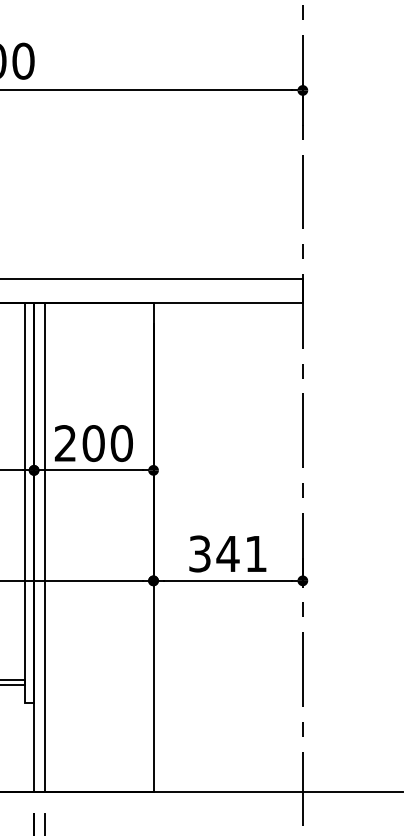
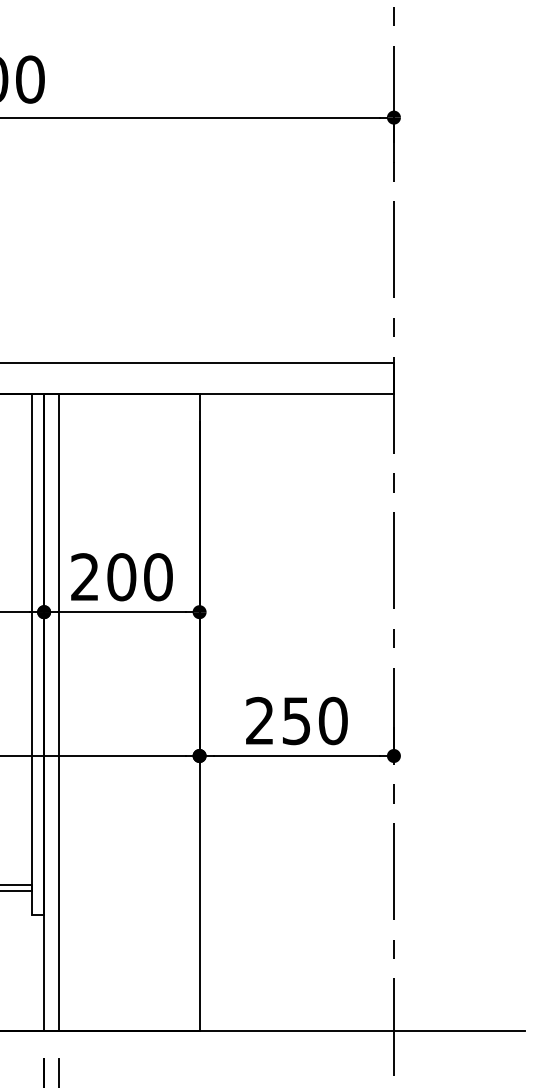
text: (227, 553) -> (296, 720), 341 -> 250

